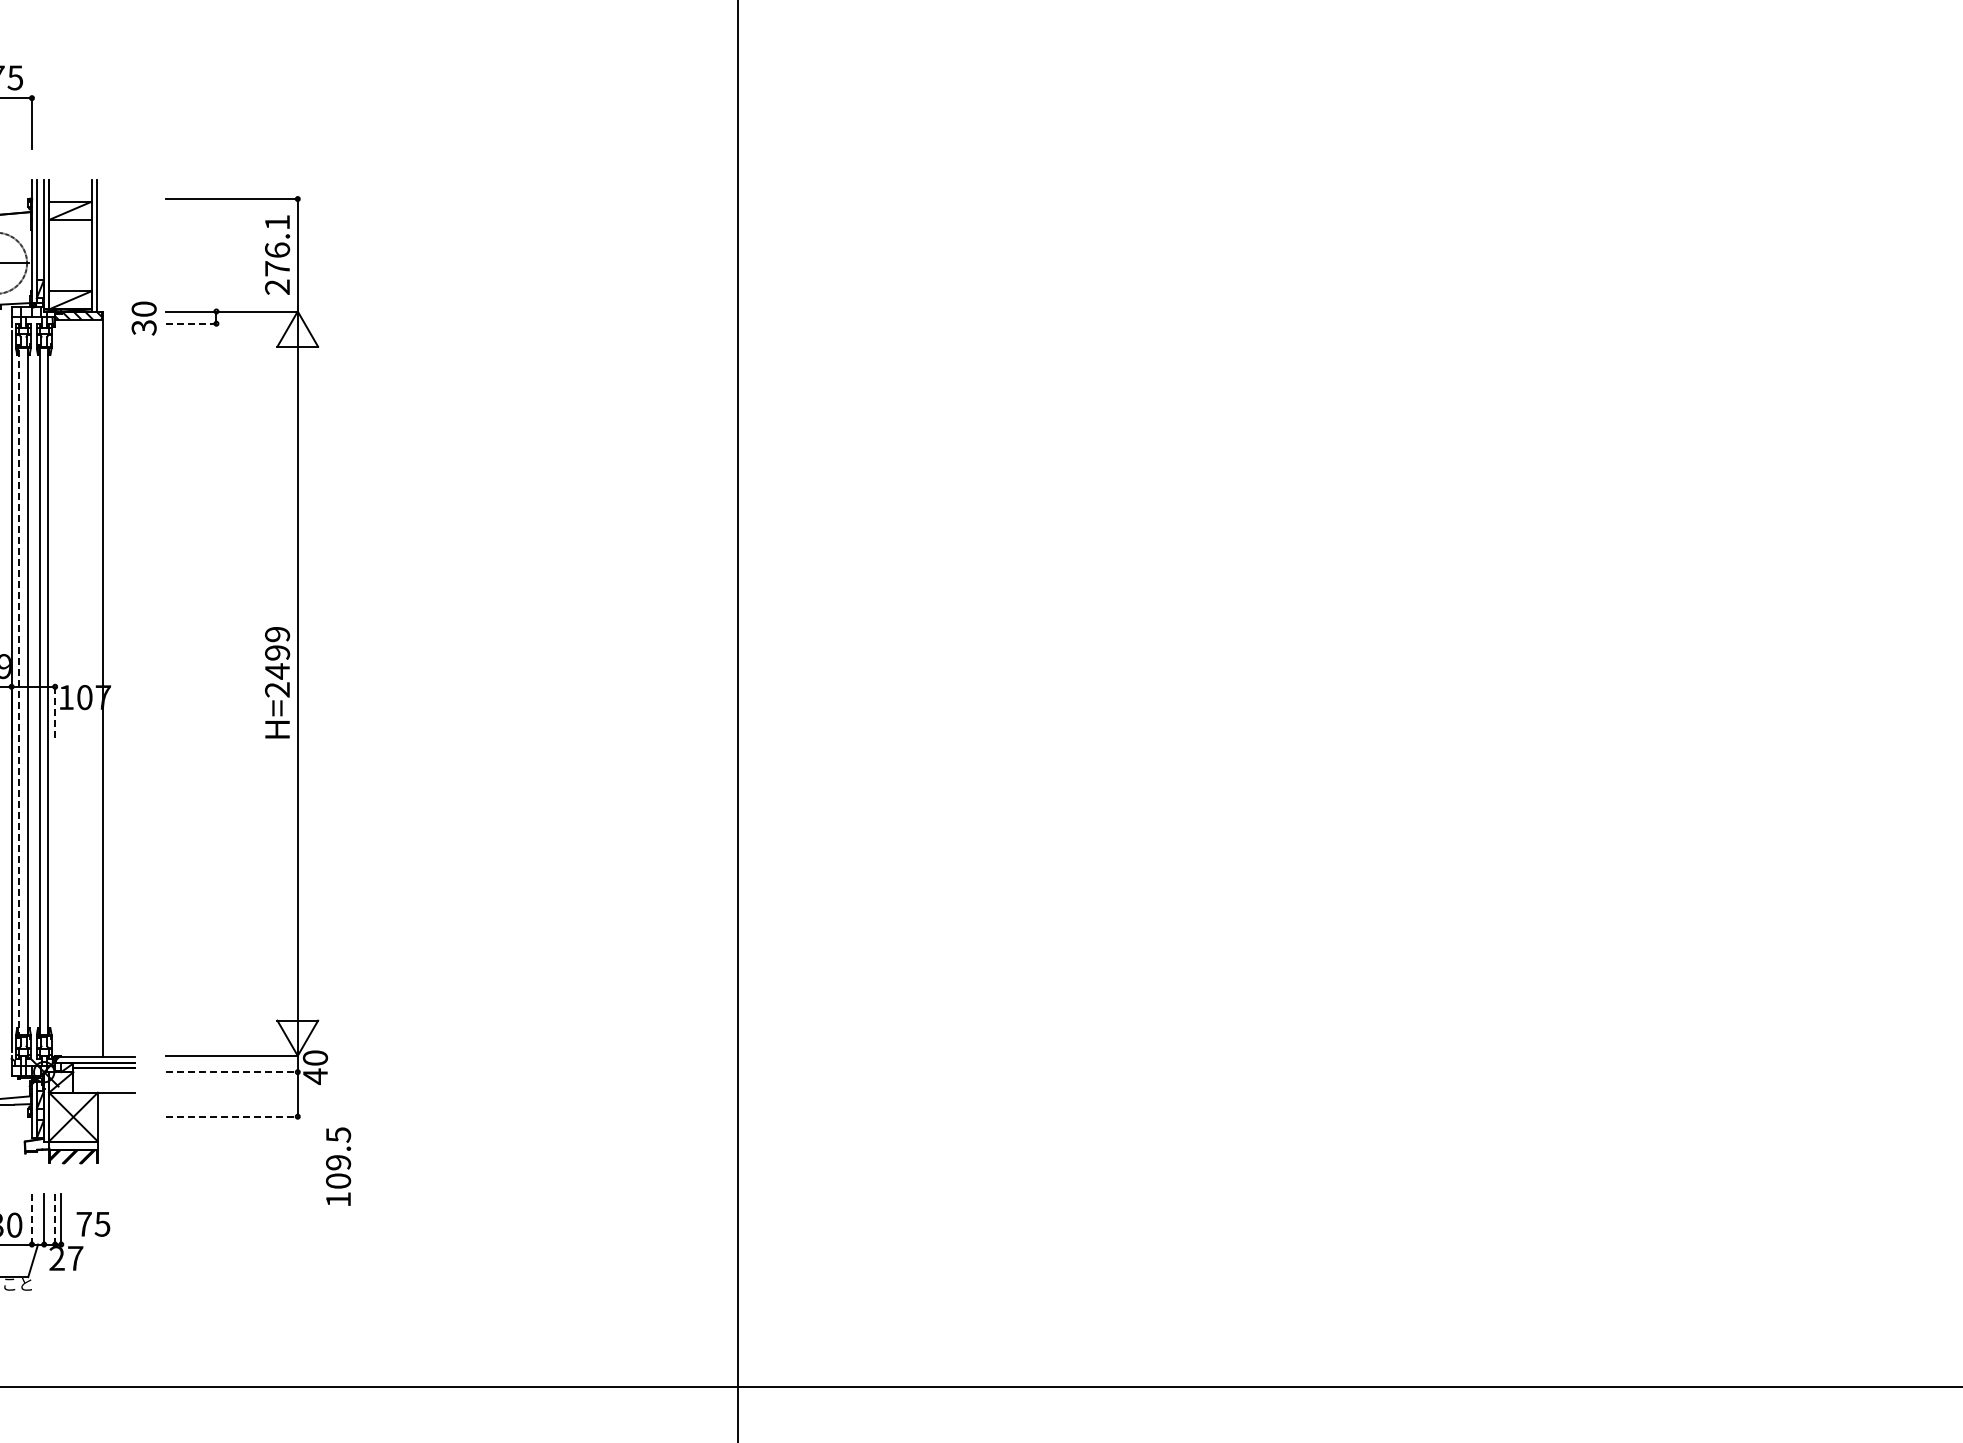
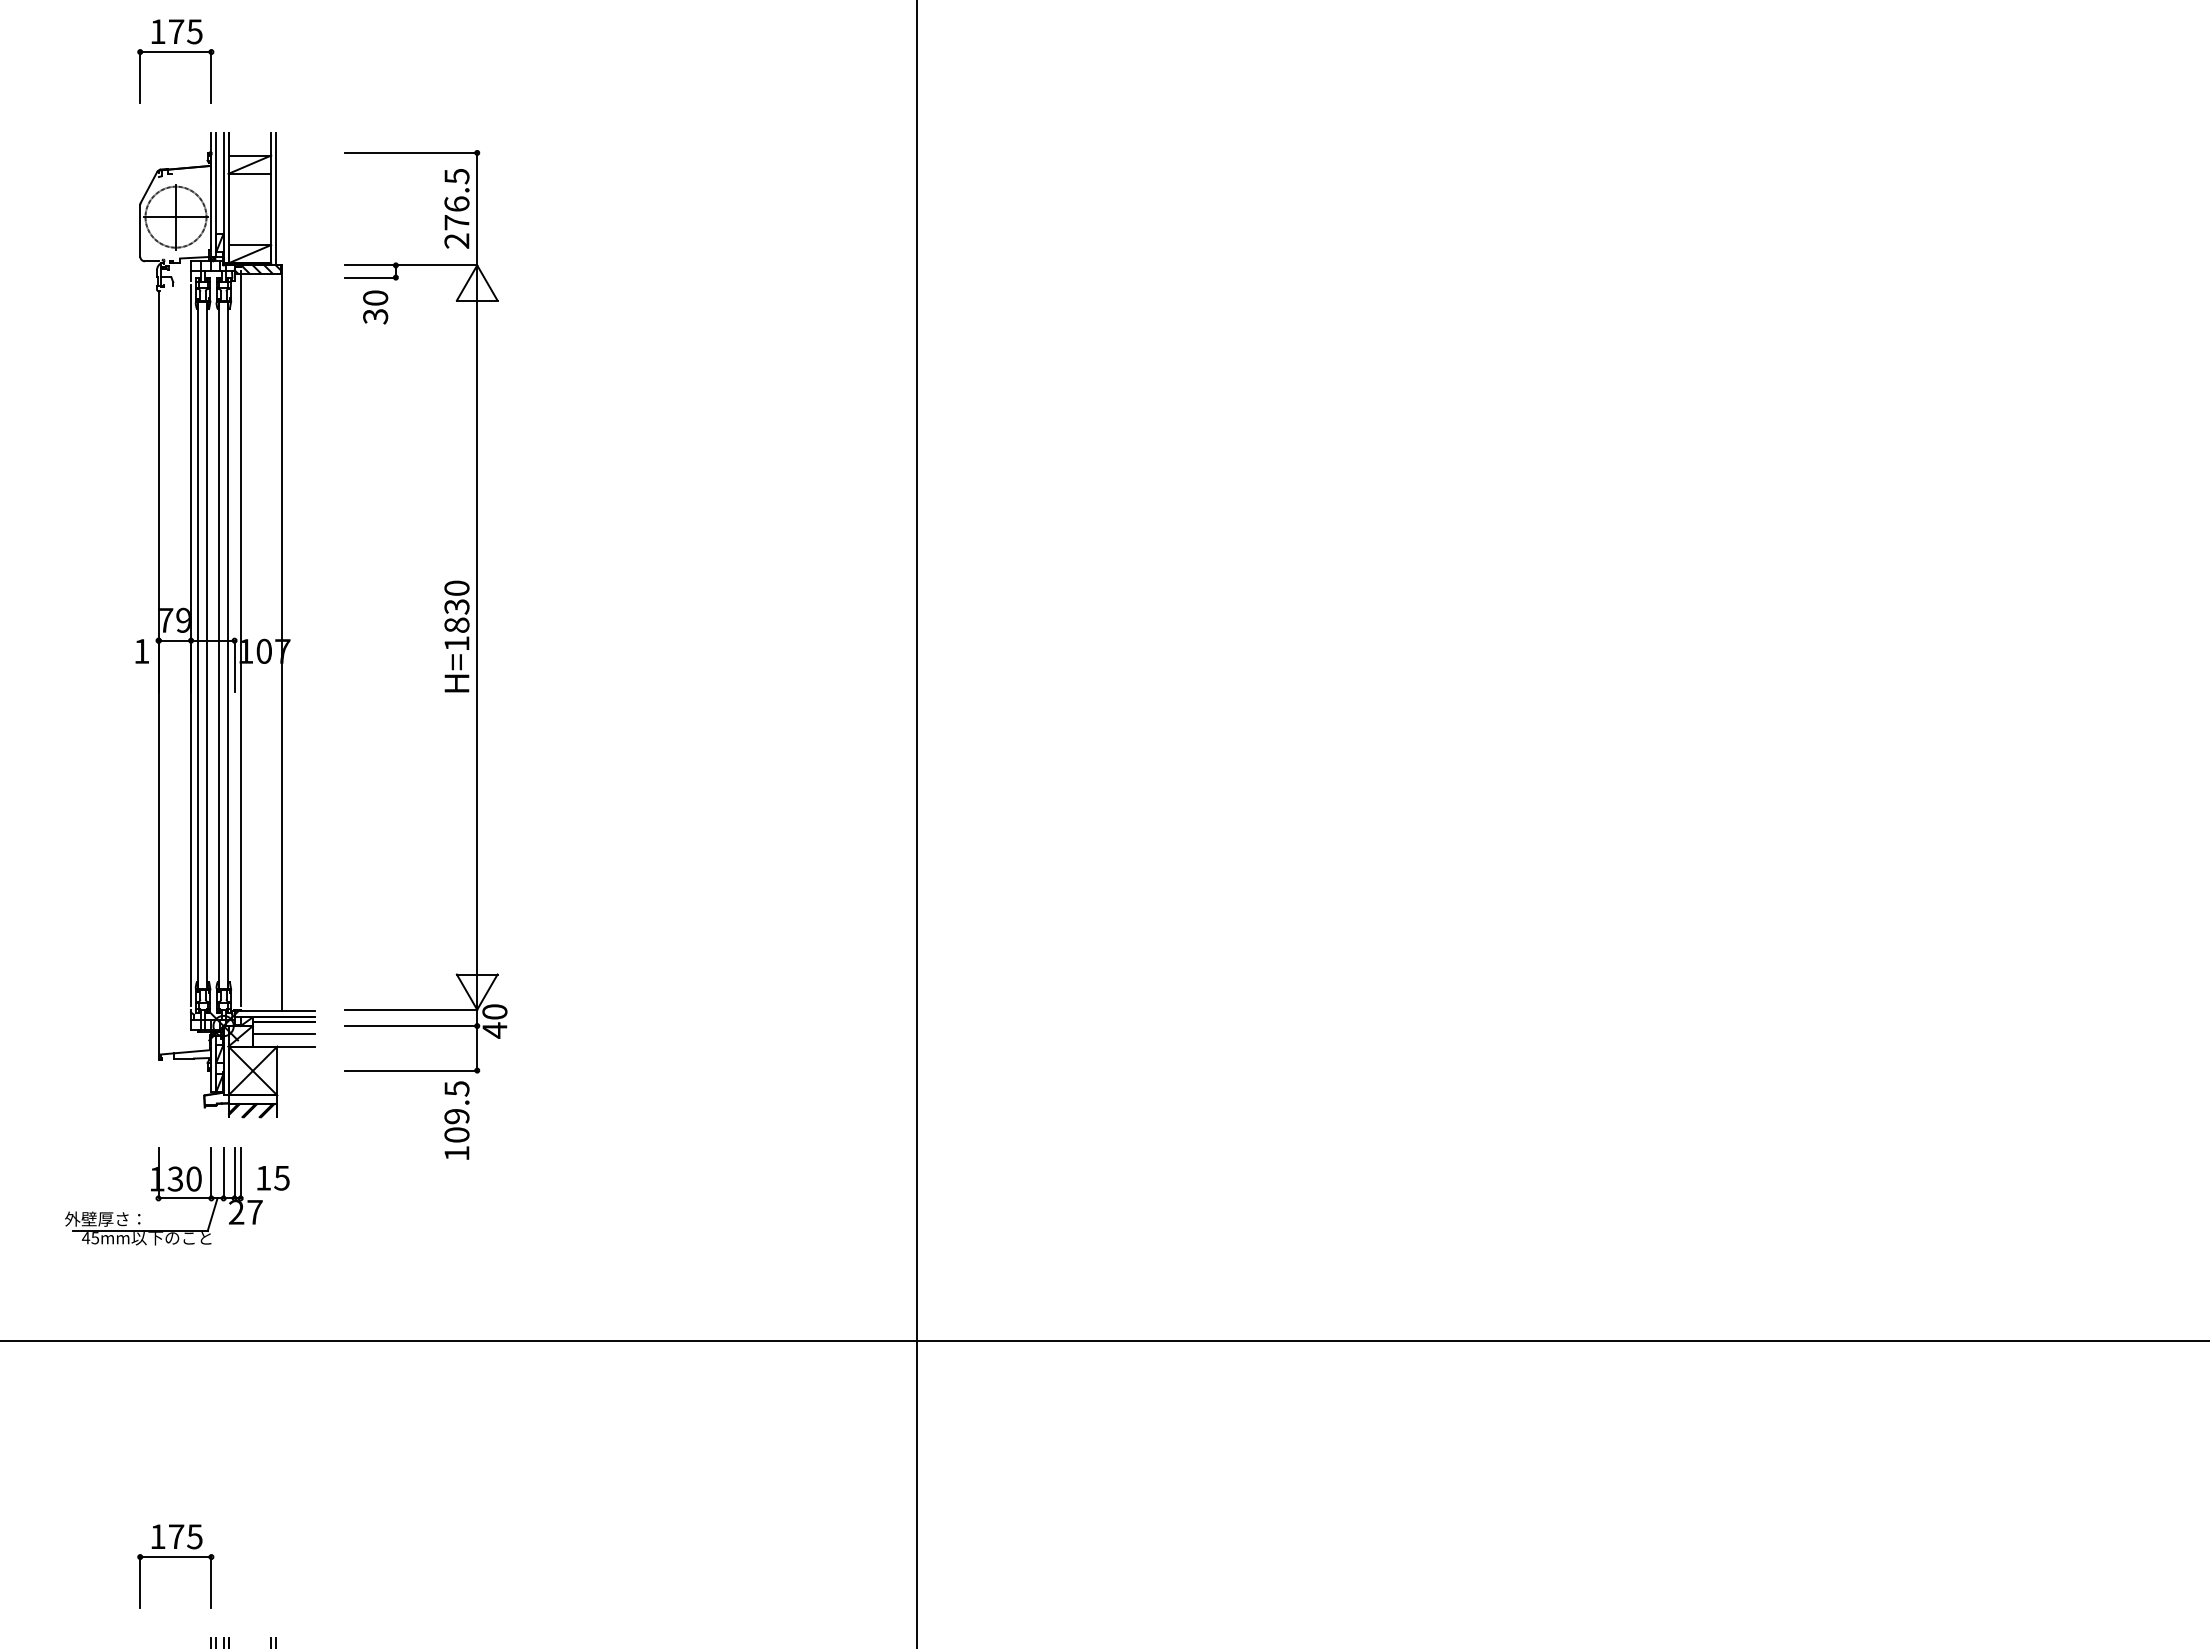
text: (277, 222) -> (456, 176), 276.1 -> 276.5
text: (144, 318) -> (375, 307), moved
line: (191, 323) -> (370, 277), dashed -> solid
text: (277, 661) -> (456, 615), H=2499 -> H=1830
line: (61, 684) -> (240, 638), added
line: (19, 691) -> (198, 645), dashed -> solid
line: (55, 712) -> (234, 666), dashed -> solid
line: (232, 1072) -> (411, 1026), dashed -> solid
line: (104, 1080) -> (283, 1034), added
line: (232, 1116) -> (411, 1070), dashed -> solid
text: (338, 1166) -> (456, 1120), moved
line: (32, 1219) -> (211, 1173), dashed -> solid
line: (55, 1219) -> (234, 1173), dashed -> solid
text: (84, 1224) -> (263, 1178), 75 -> 15

